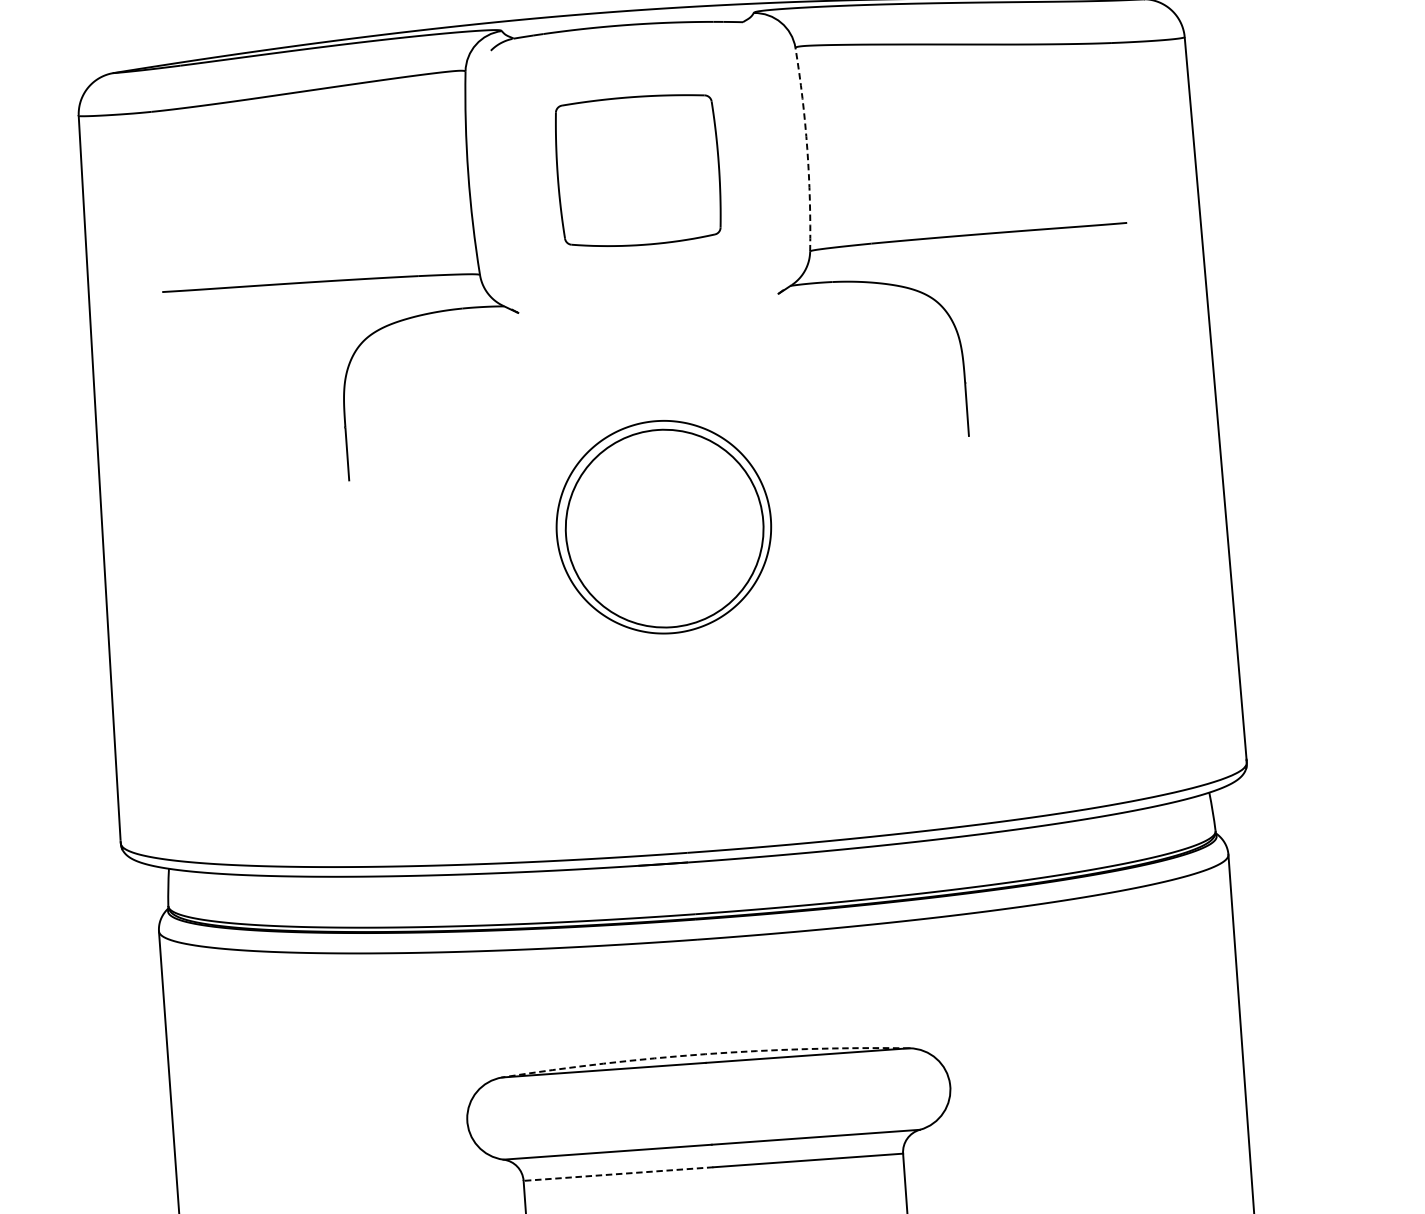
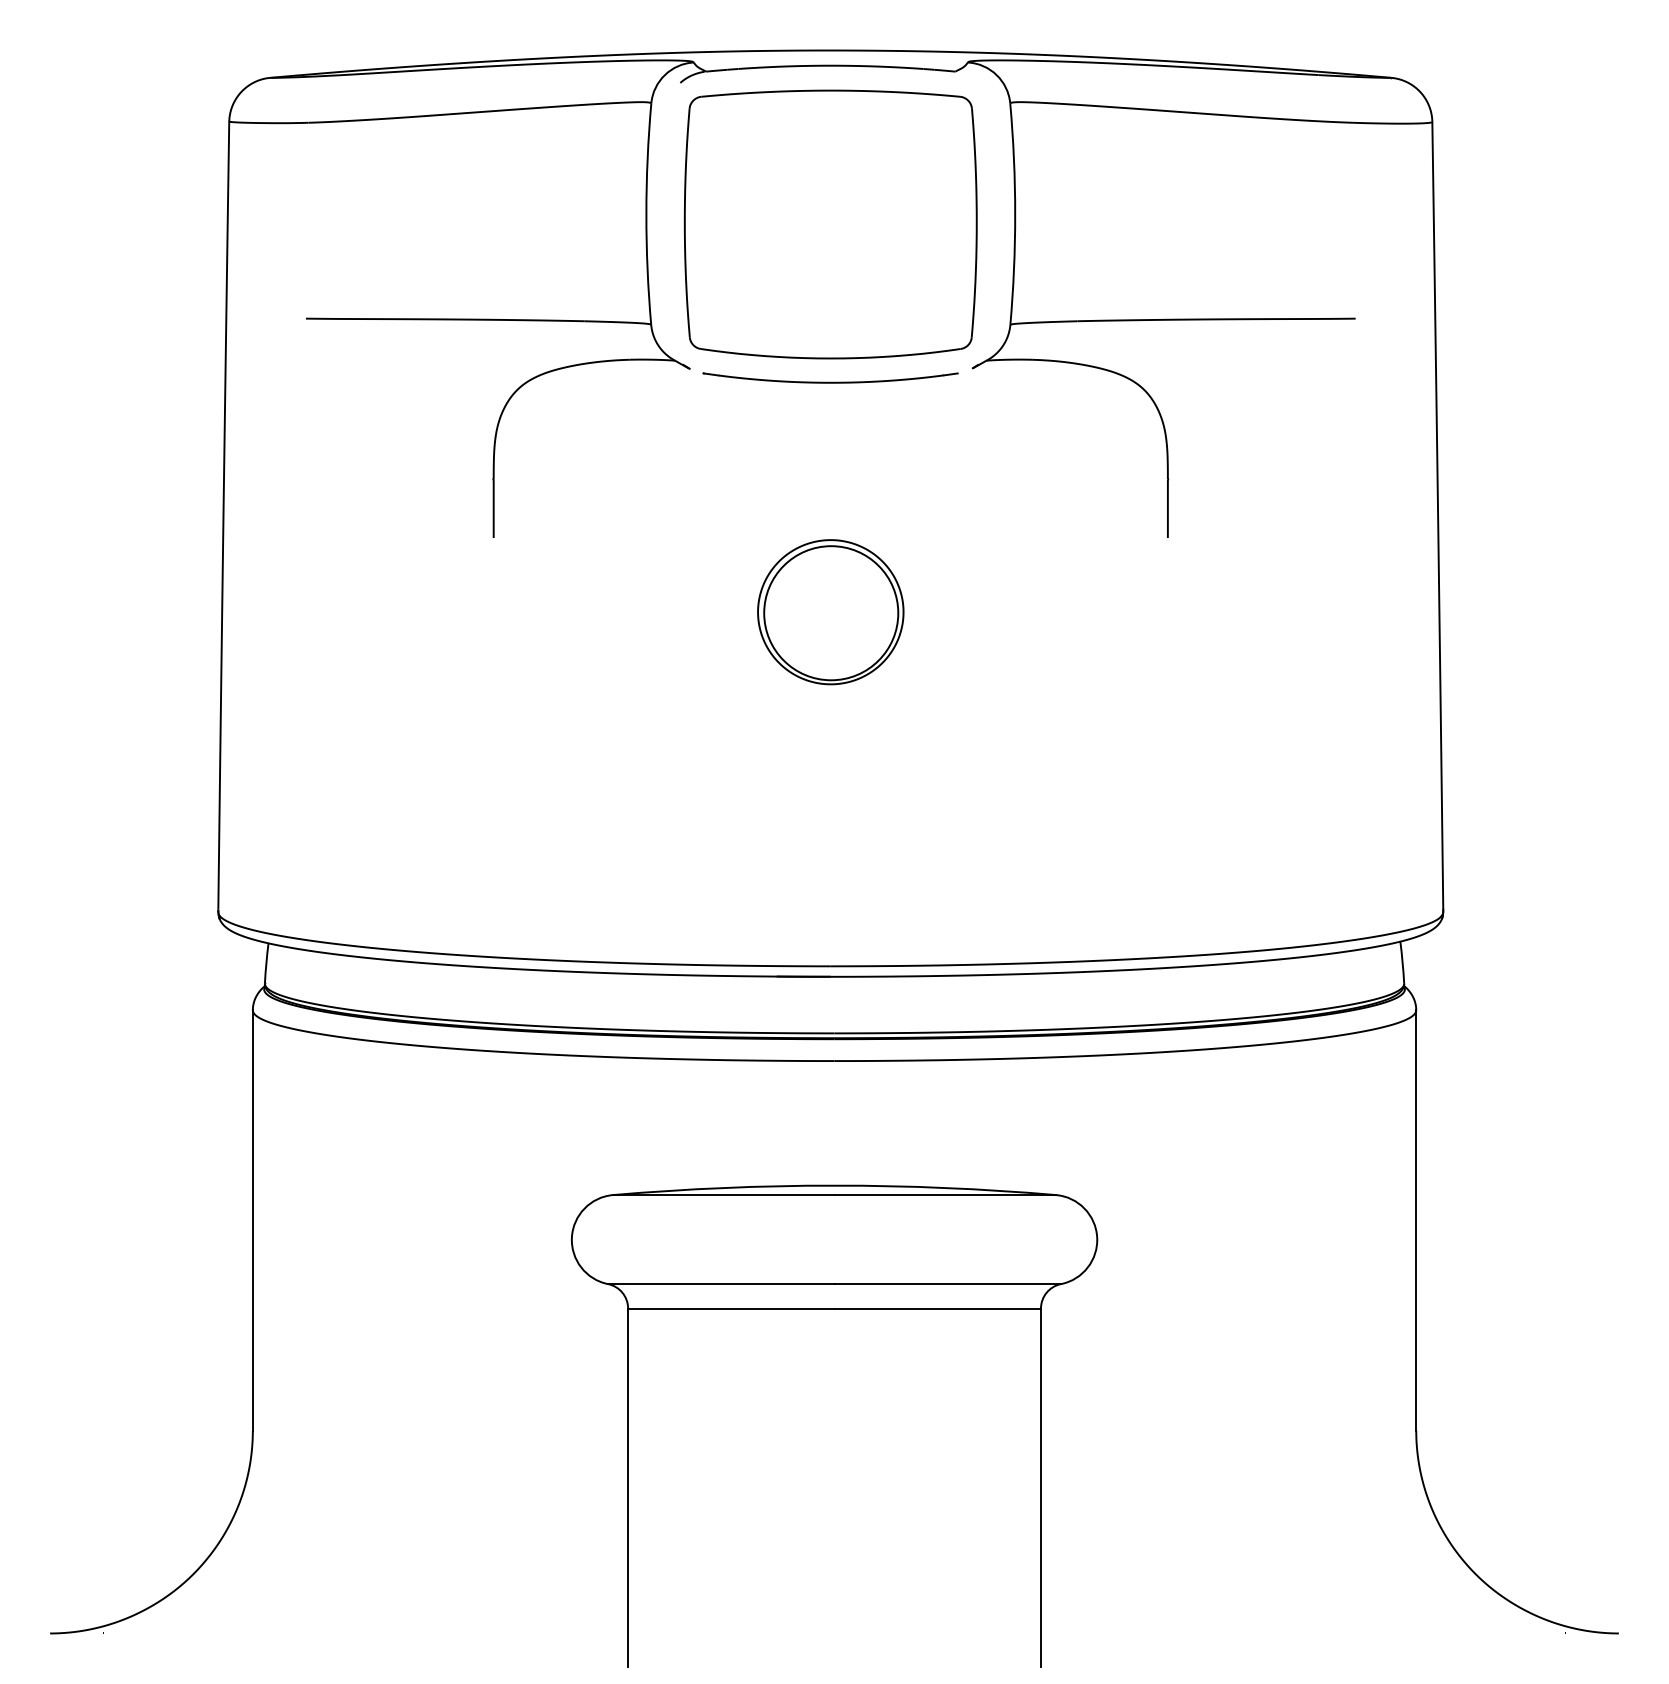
arc: (807, 149) -> (1015, 214), dashed -> solid
part: (638, 170) -> (830, 224), size x1.67
part: (648, 311) -> (830, 377), added
part: (663, 527) -> (830, 612), size x0.62
arc: (705, 1054) -> (834, 1185), dashed -> solid
line: (617, 1174) -> (730, 1308), dashed -> solid

